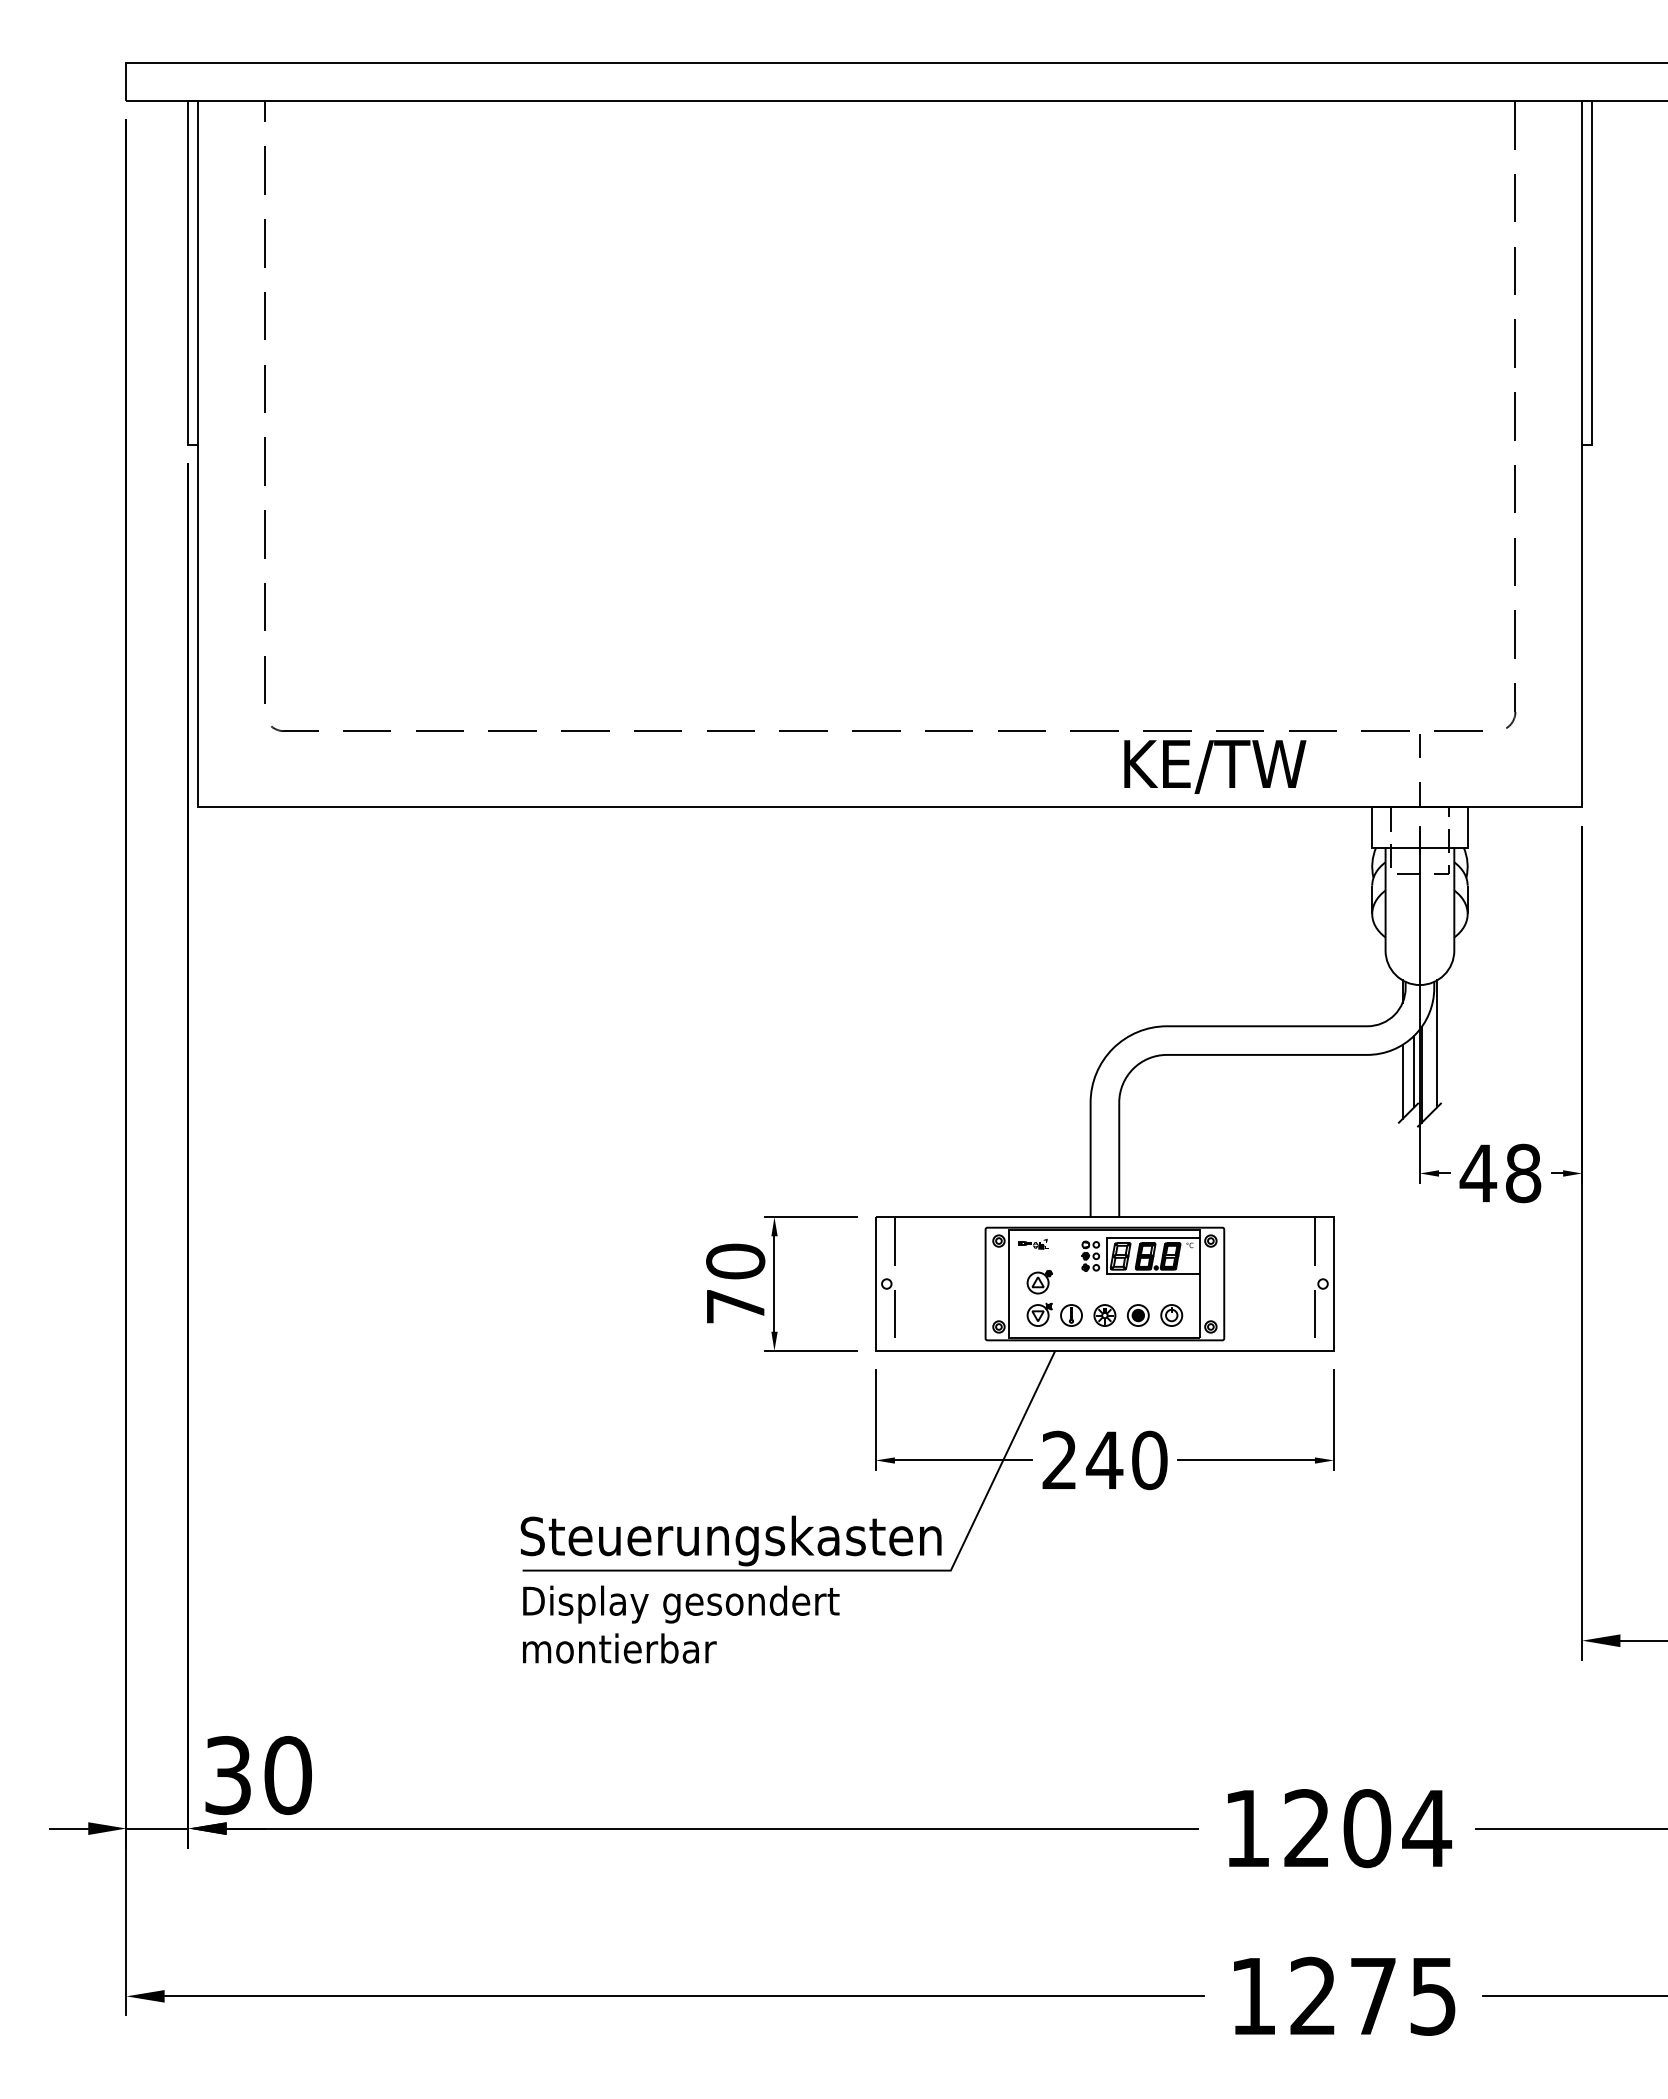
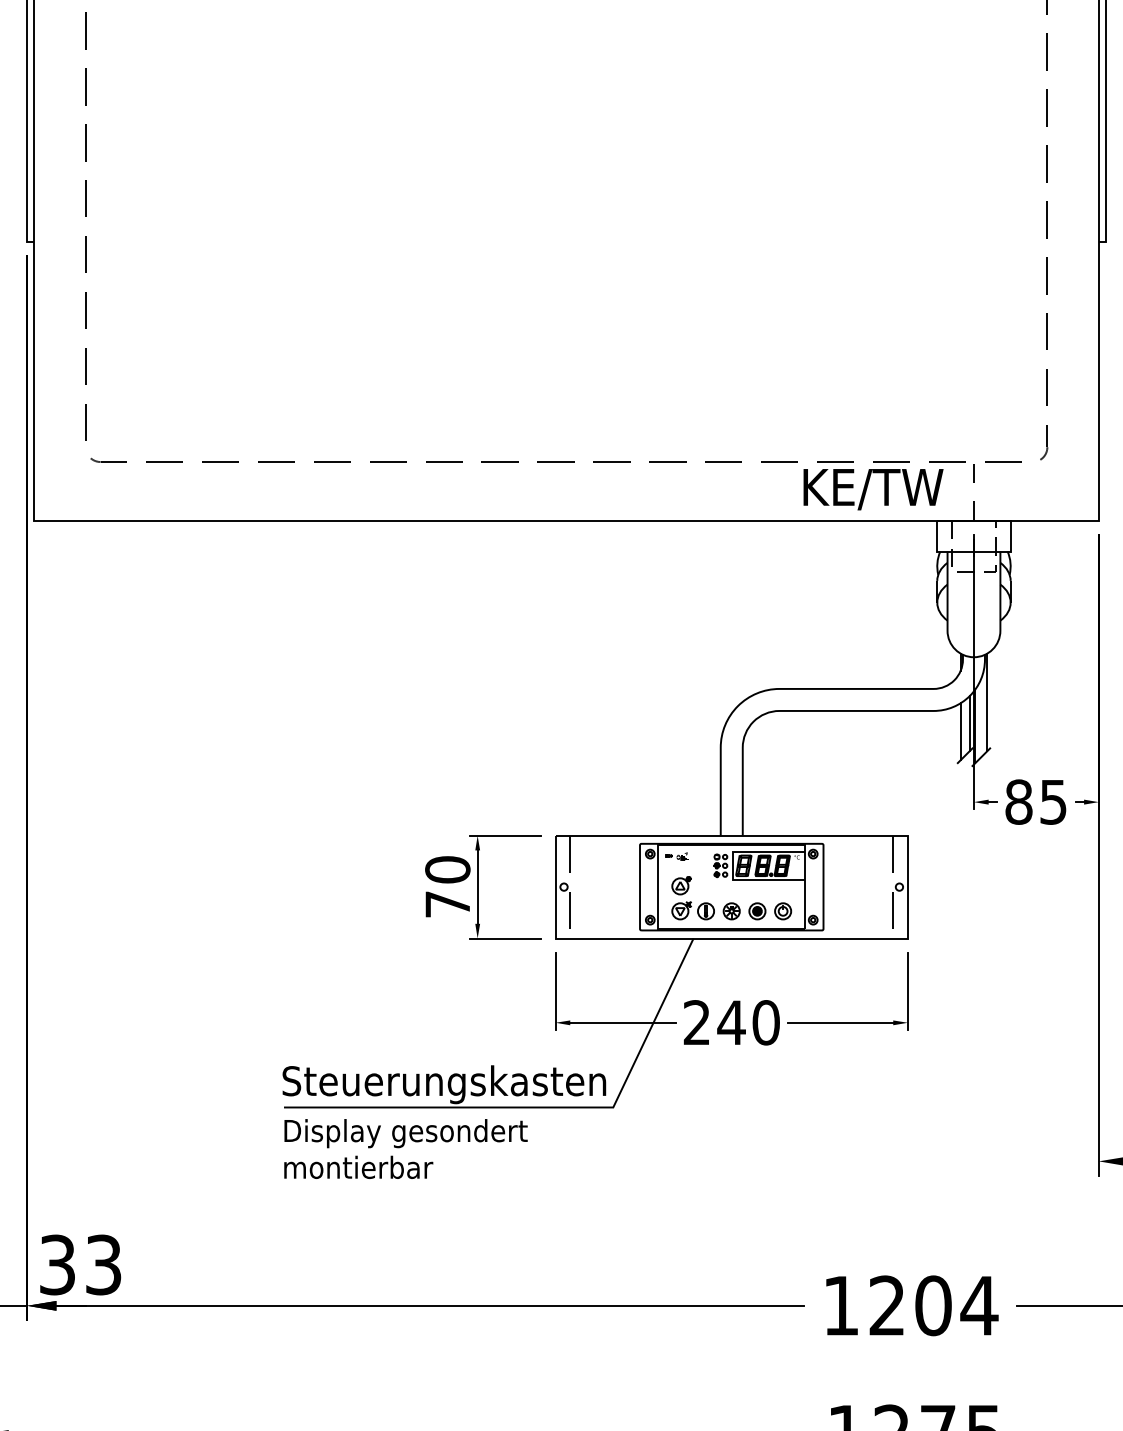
text: (1215, 766) -> (873, 489), moved
text: (1500, 1173) -> (1035, 802), 48 -> 85
text: (287, 1775) -> (103, 1265), 30 -> 33

